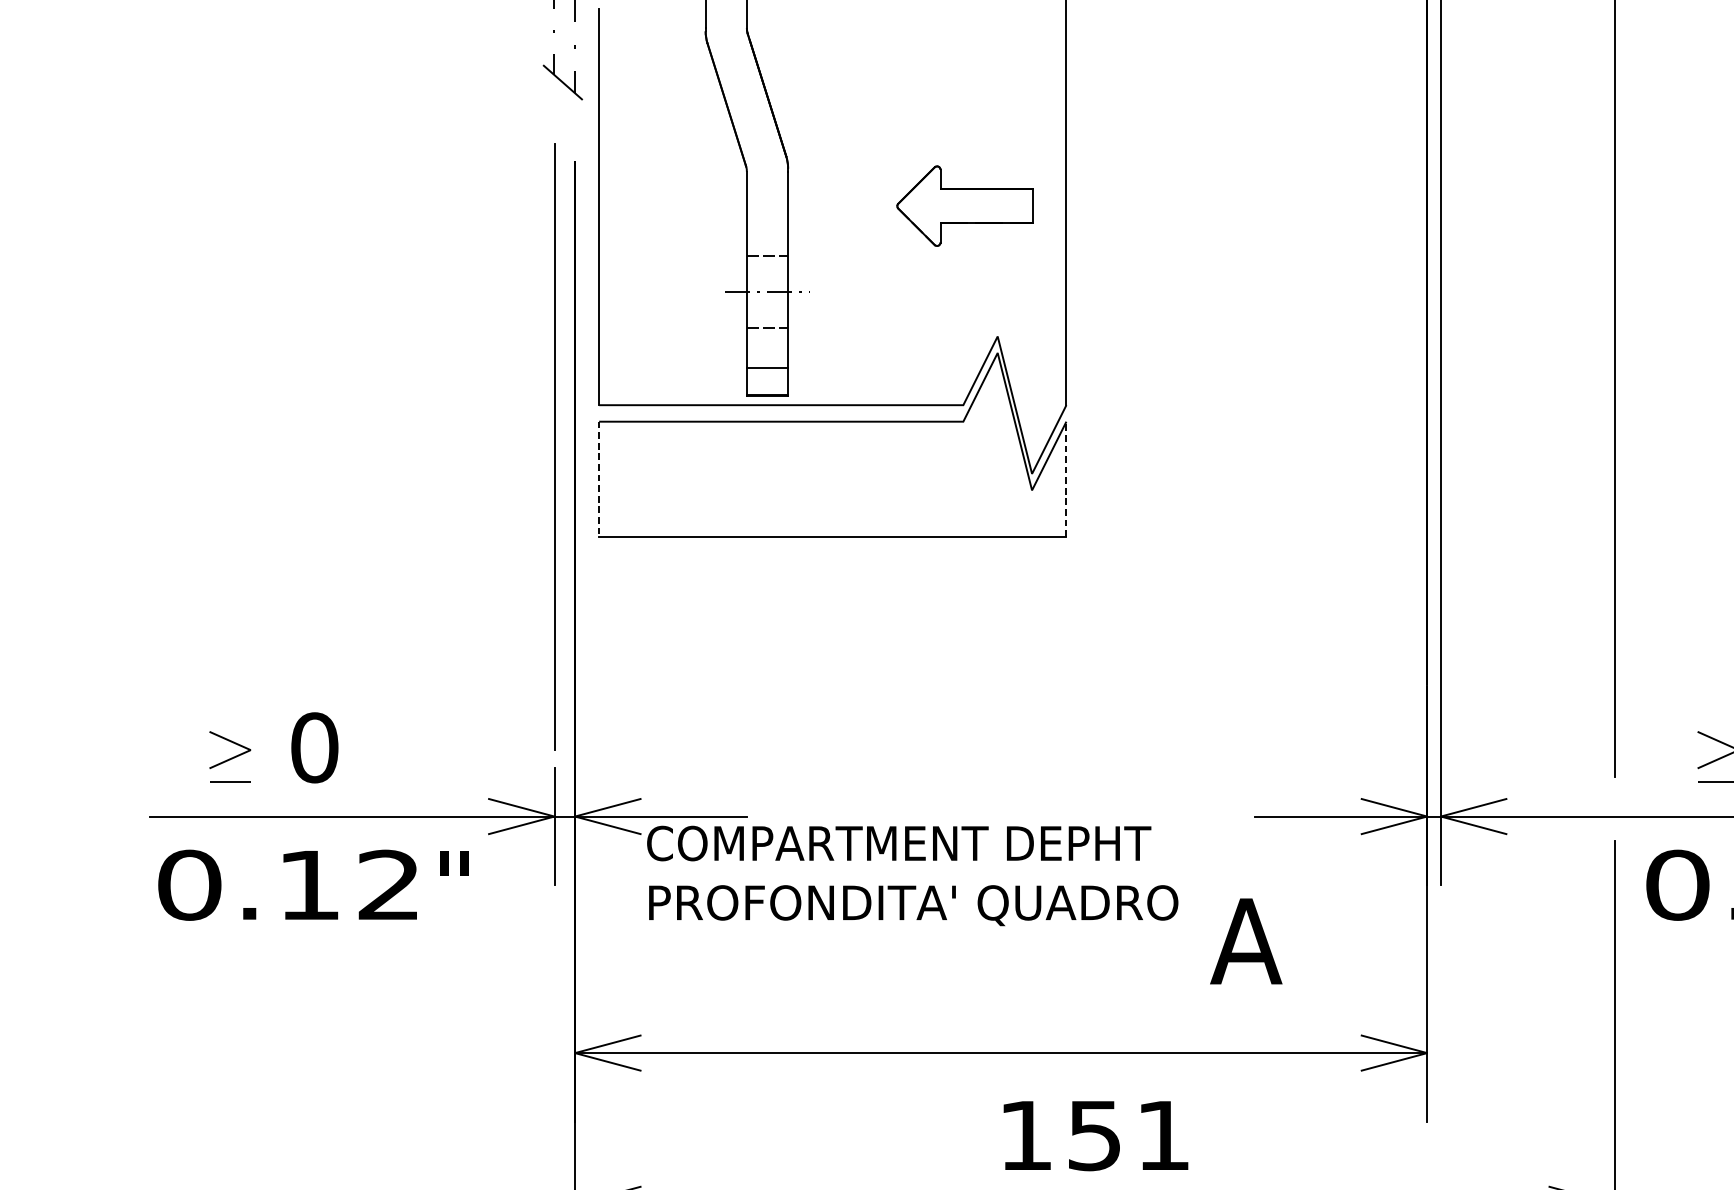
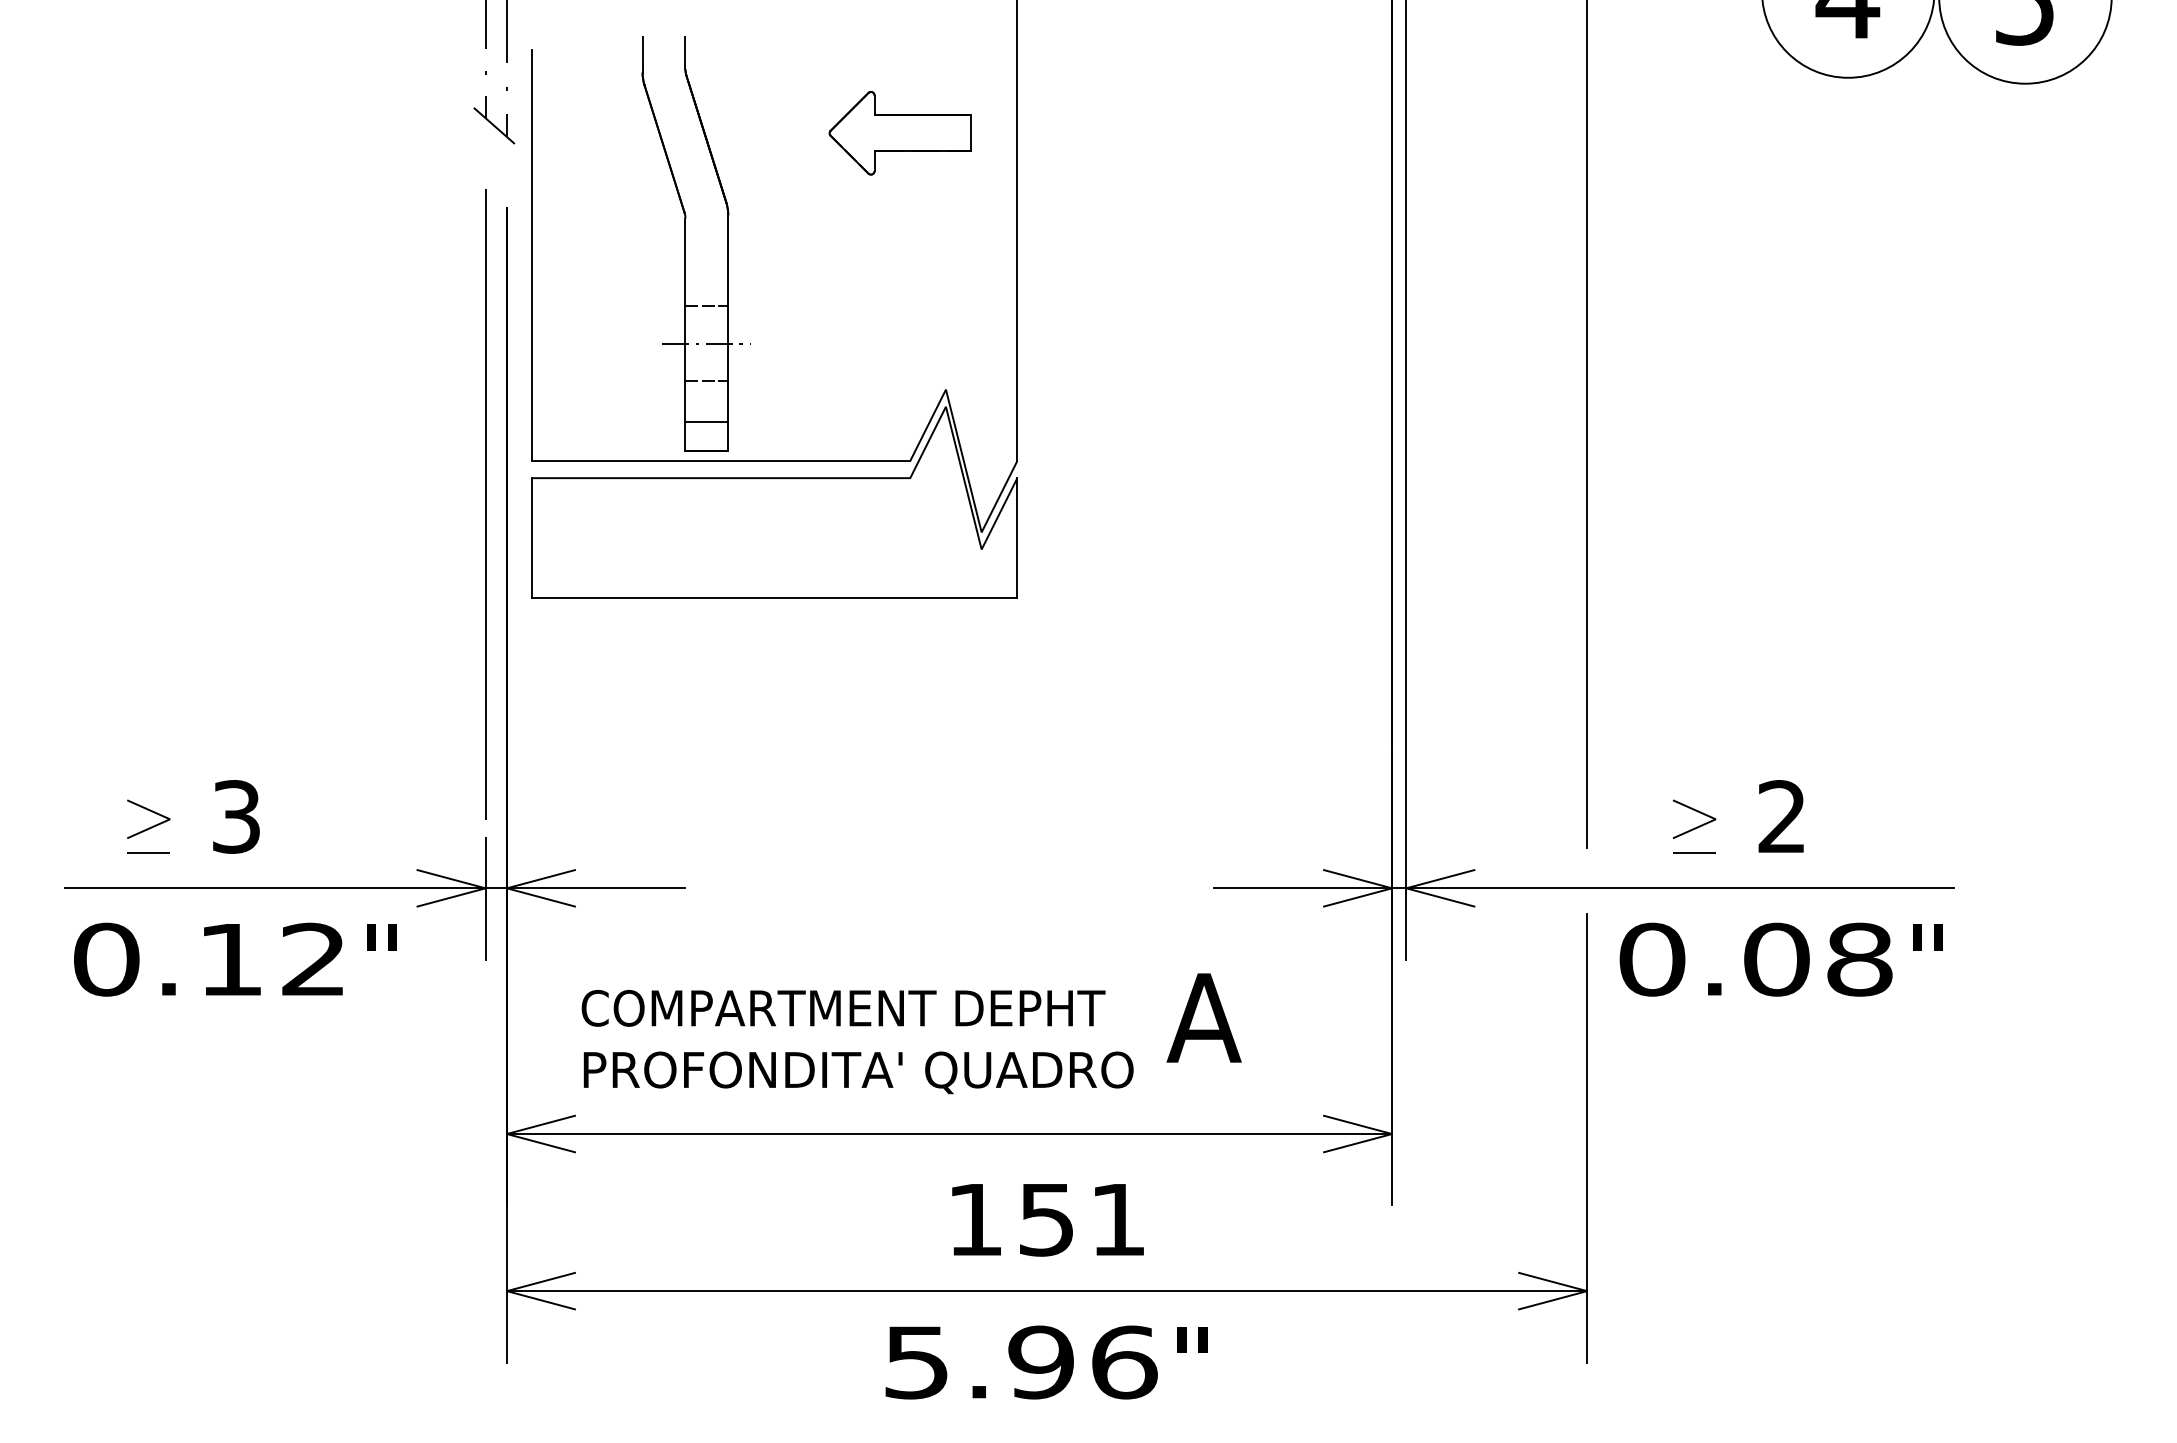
part: (964, 206) -> (899, 133), moved
line: (598, 479) -> (531, 538), dashed -> solid
line: (1066, 479) -> (1017, 538), dashed -> solid
text: (314, 747) -> (236, 816), 0 -> 3
text: (912, 876) -> (857, 1042), moved

